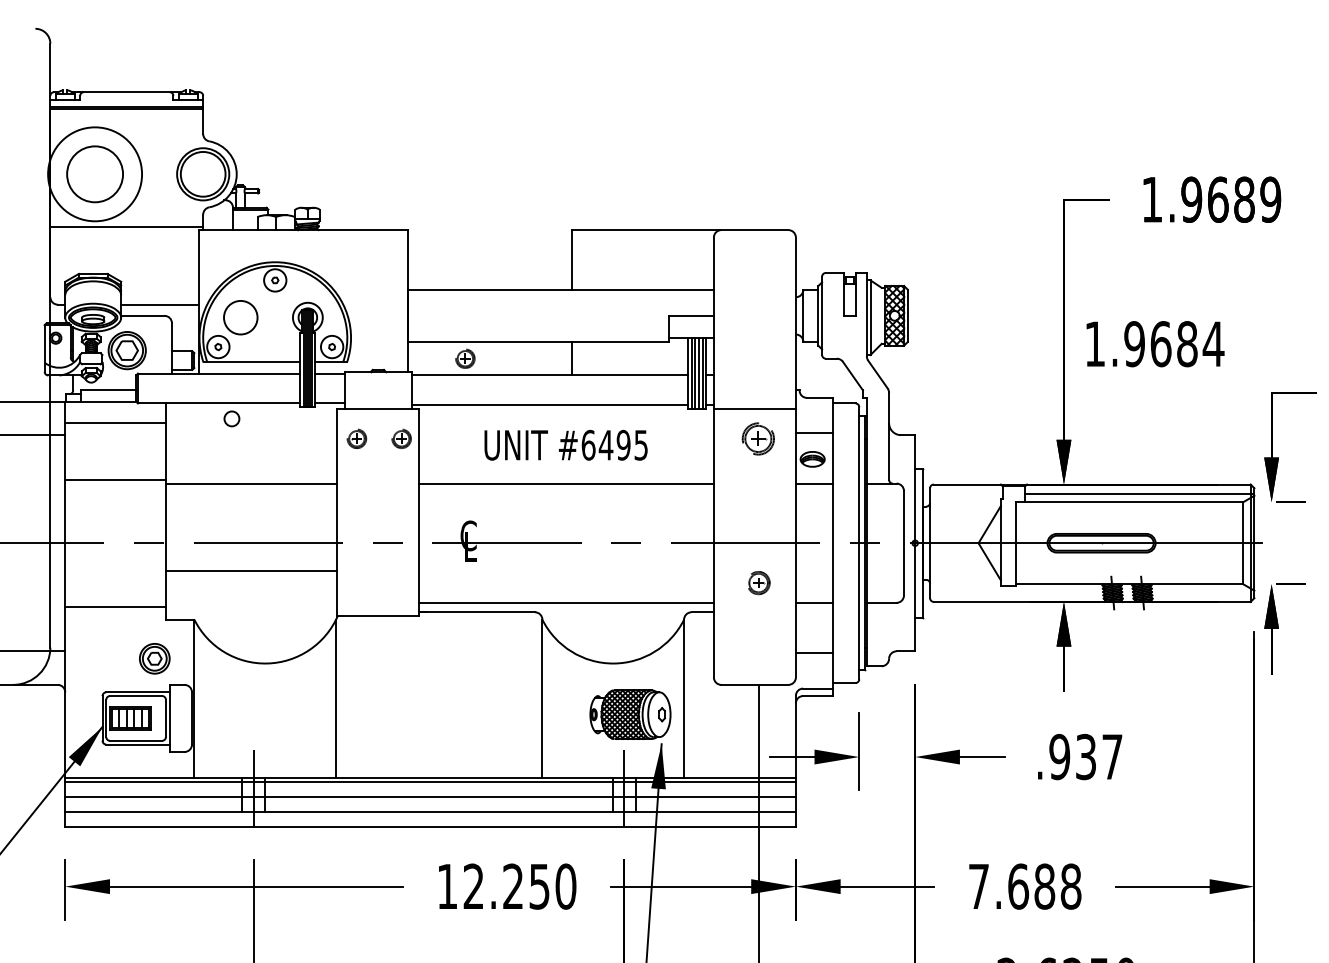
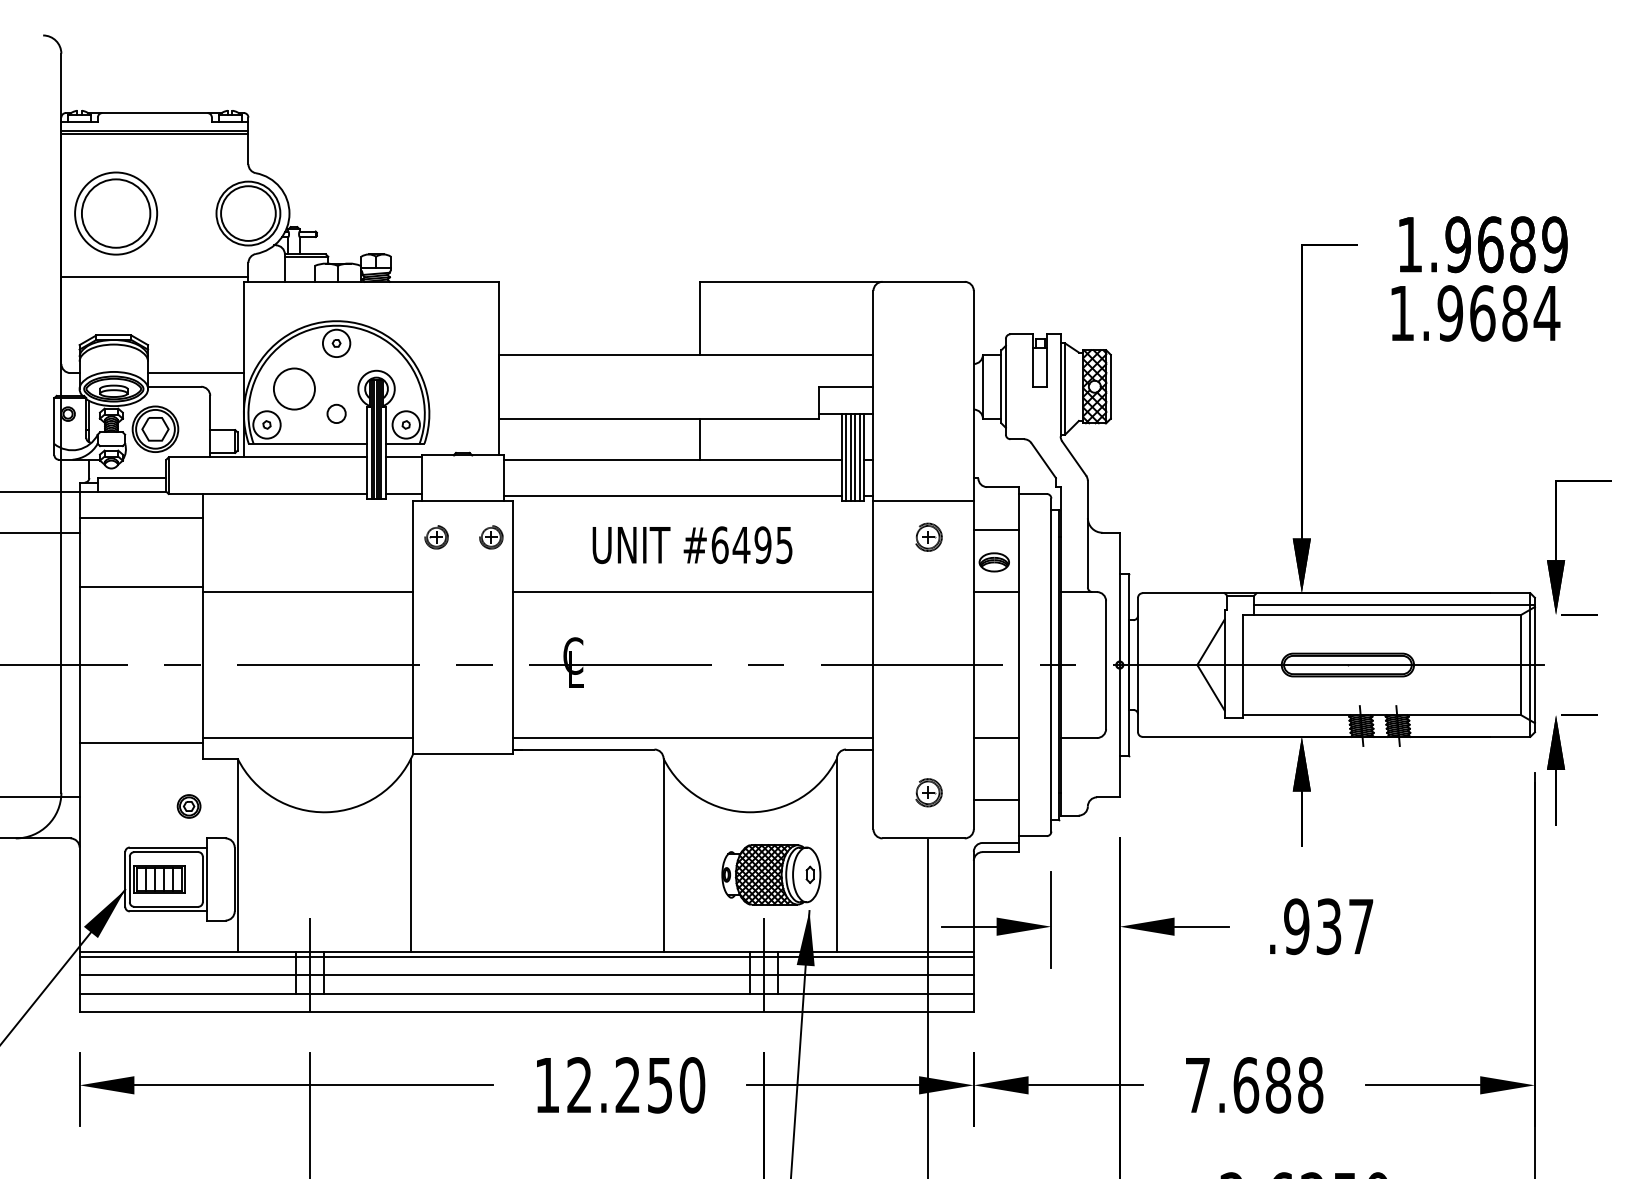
circle: (95, 174) -> (116, 213), size x0.71
text: (1155, 344) -> (1475, 313), moved
part: (465, 358) -> (569, 439), removed
circle: (231, 418) -> (336, 413), moved
part: (758, 438) -> (928, 536), size x0.71
line: (251, 571) -> (307, 738), moved
part: (758, 582) -> (928, 792), moved
part: (154, 658) -> (188, 806), size x0.62

